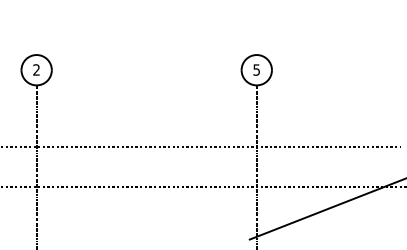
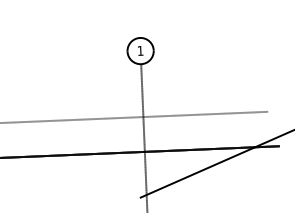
text: (256, 69) -> (140, 50), 5 -> 1

